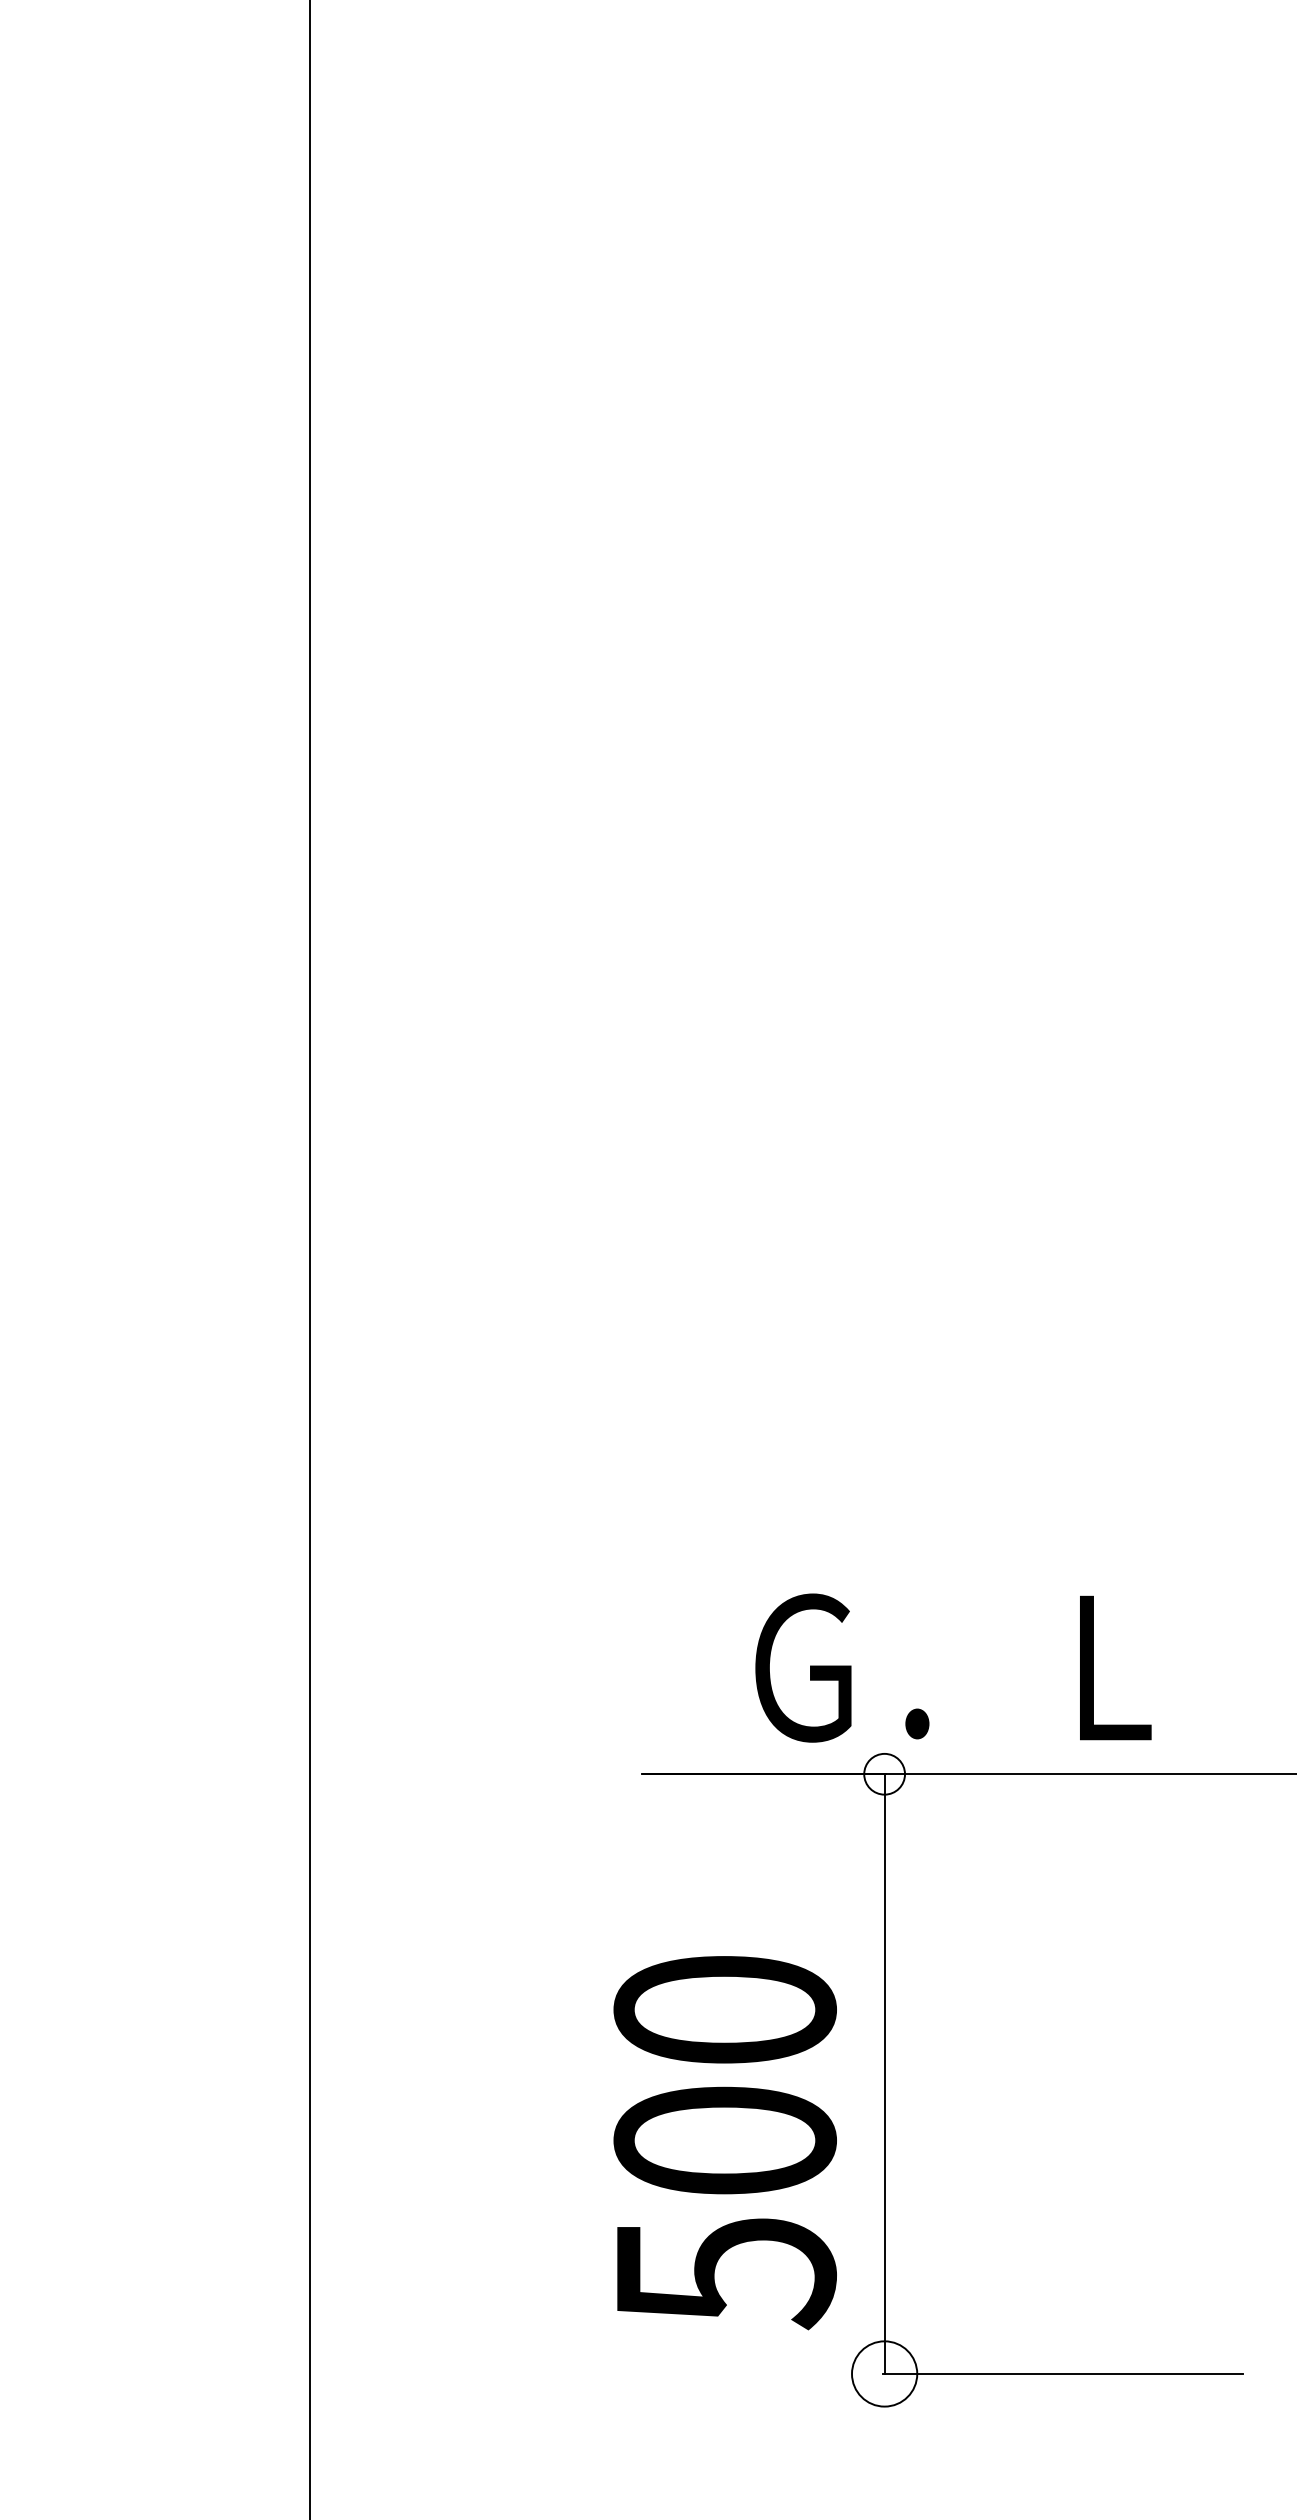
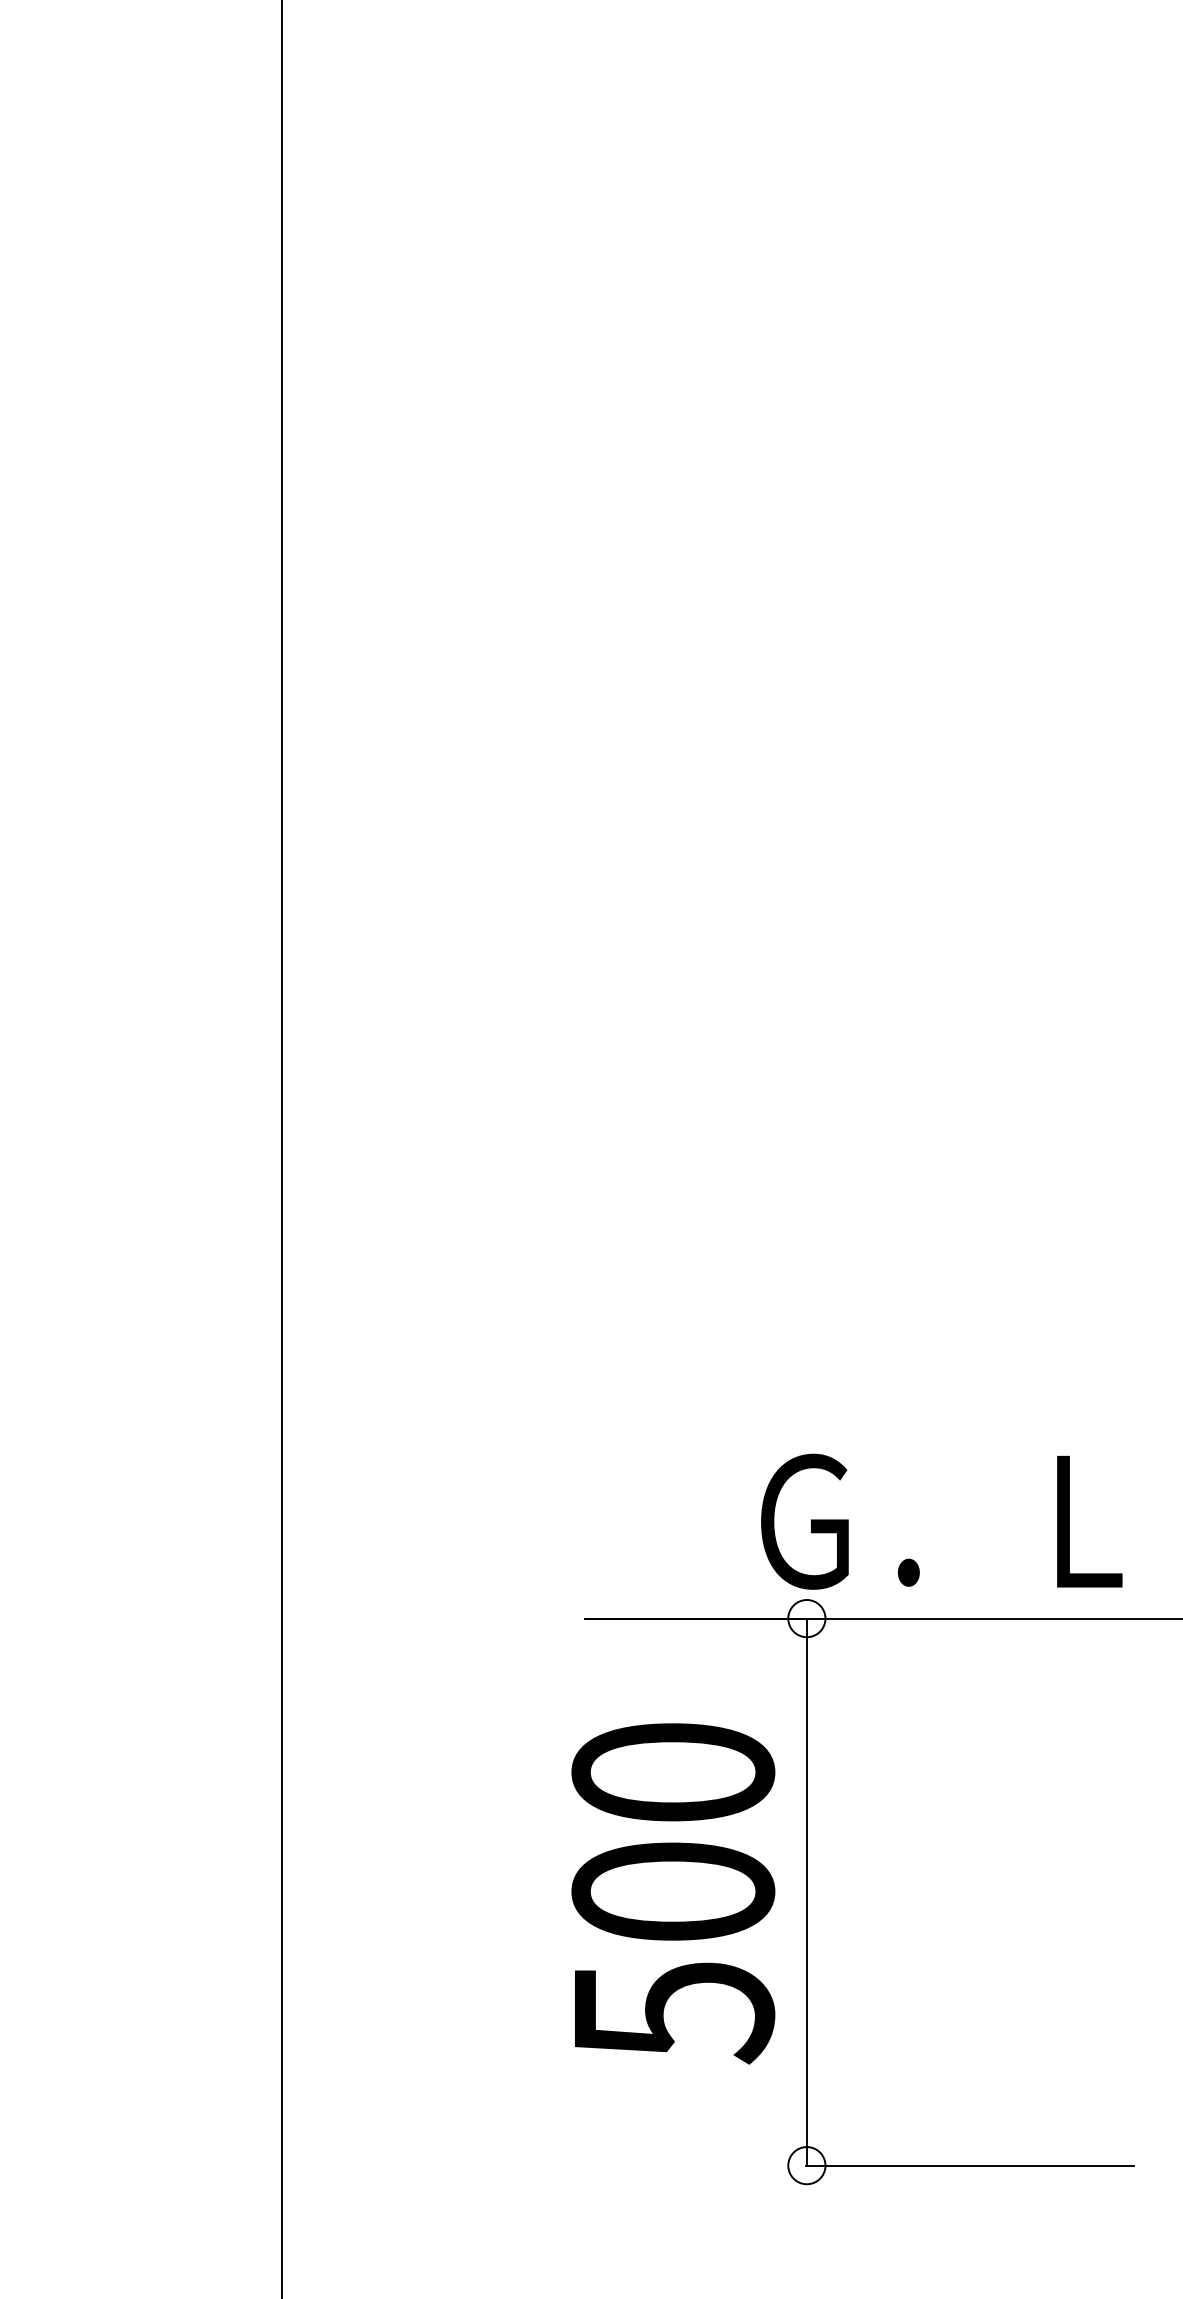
text: (953, 1667) -> (941, 1521), moved
text: (724, 2143) -> (672, 1894), moved
circle: (884, 2373) -> (806, 2165), size x0.62

